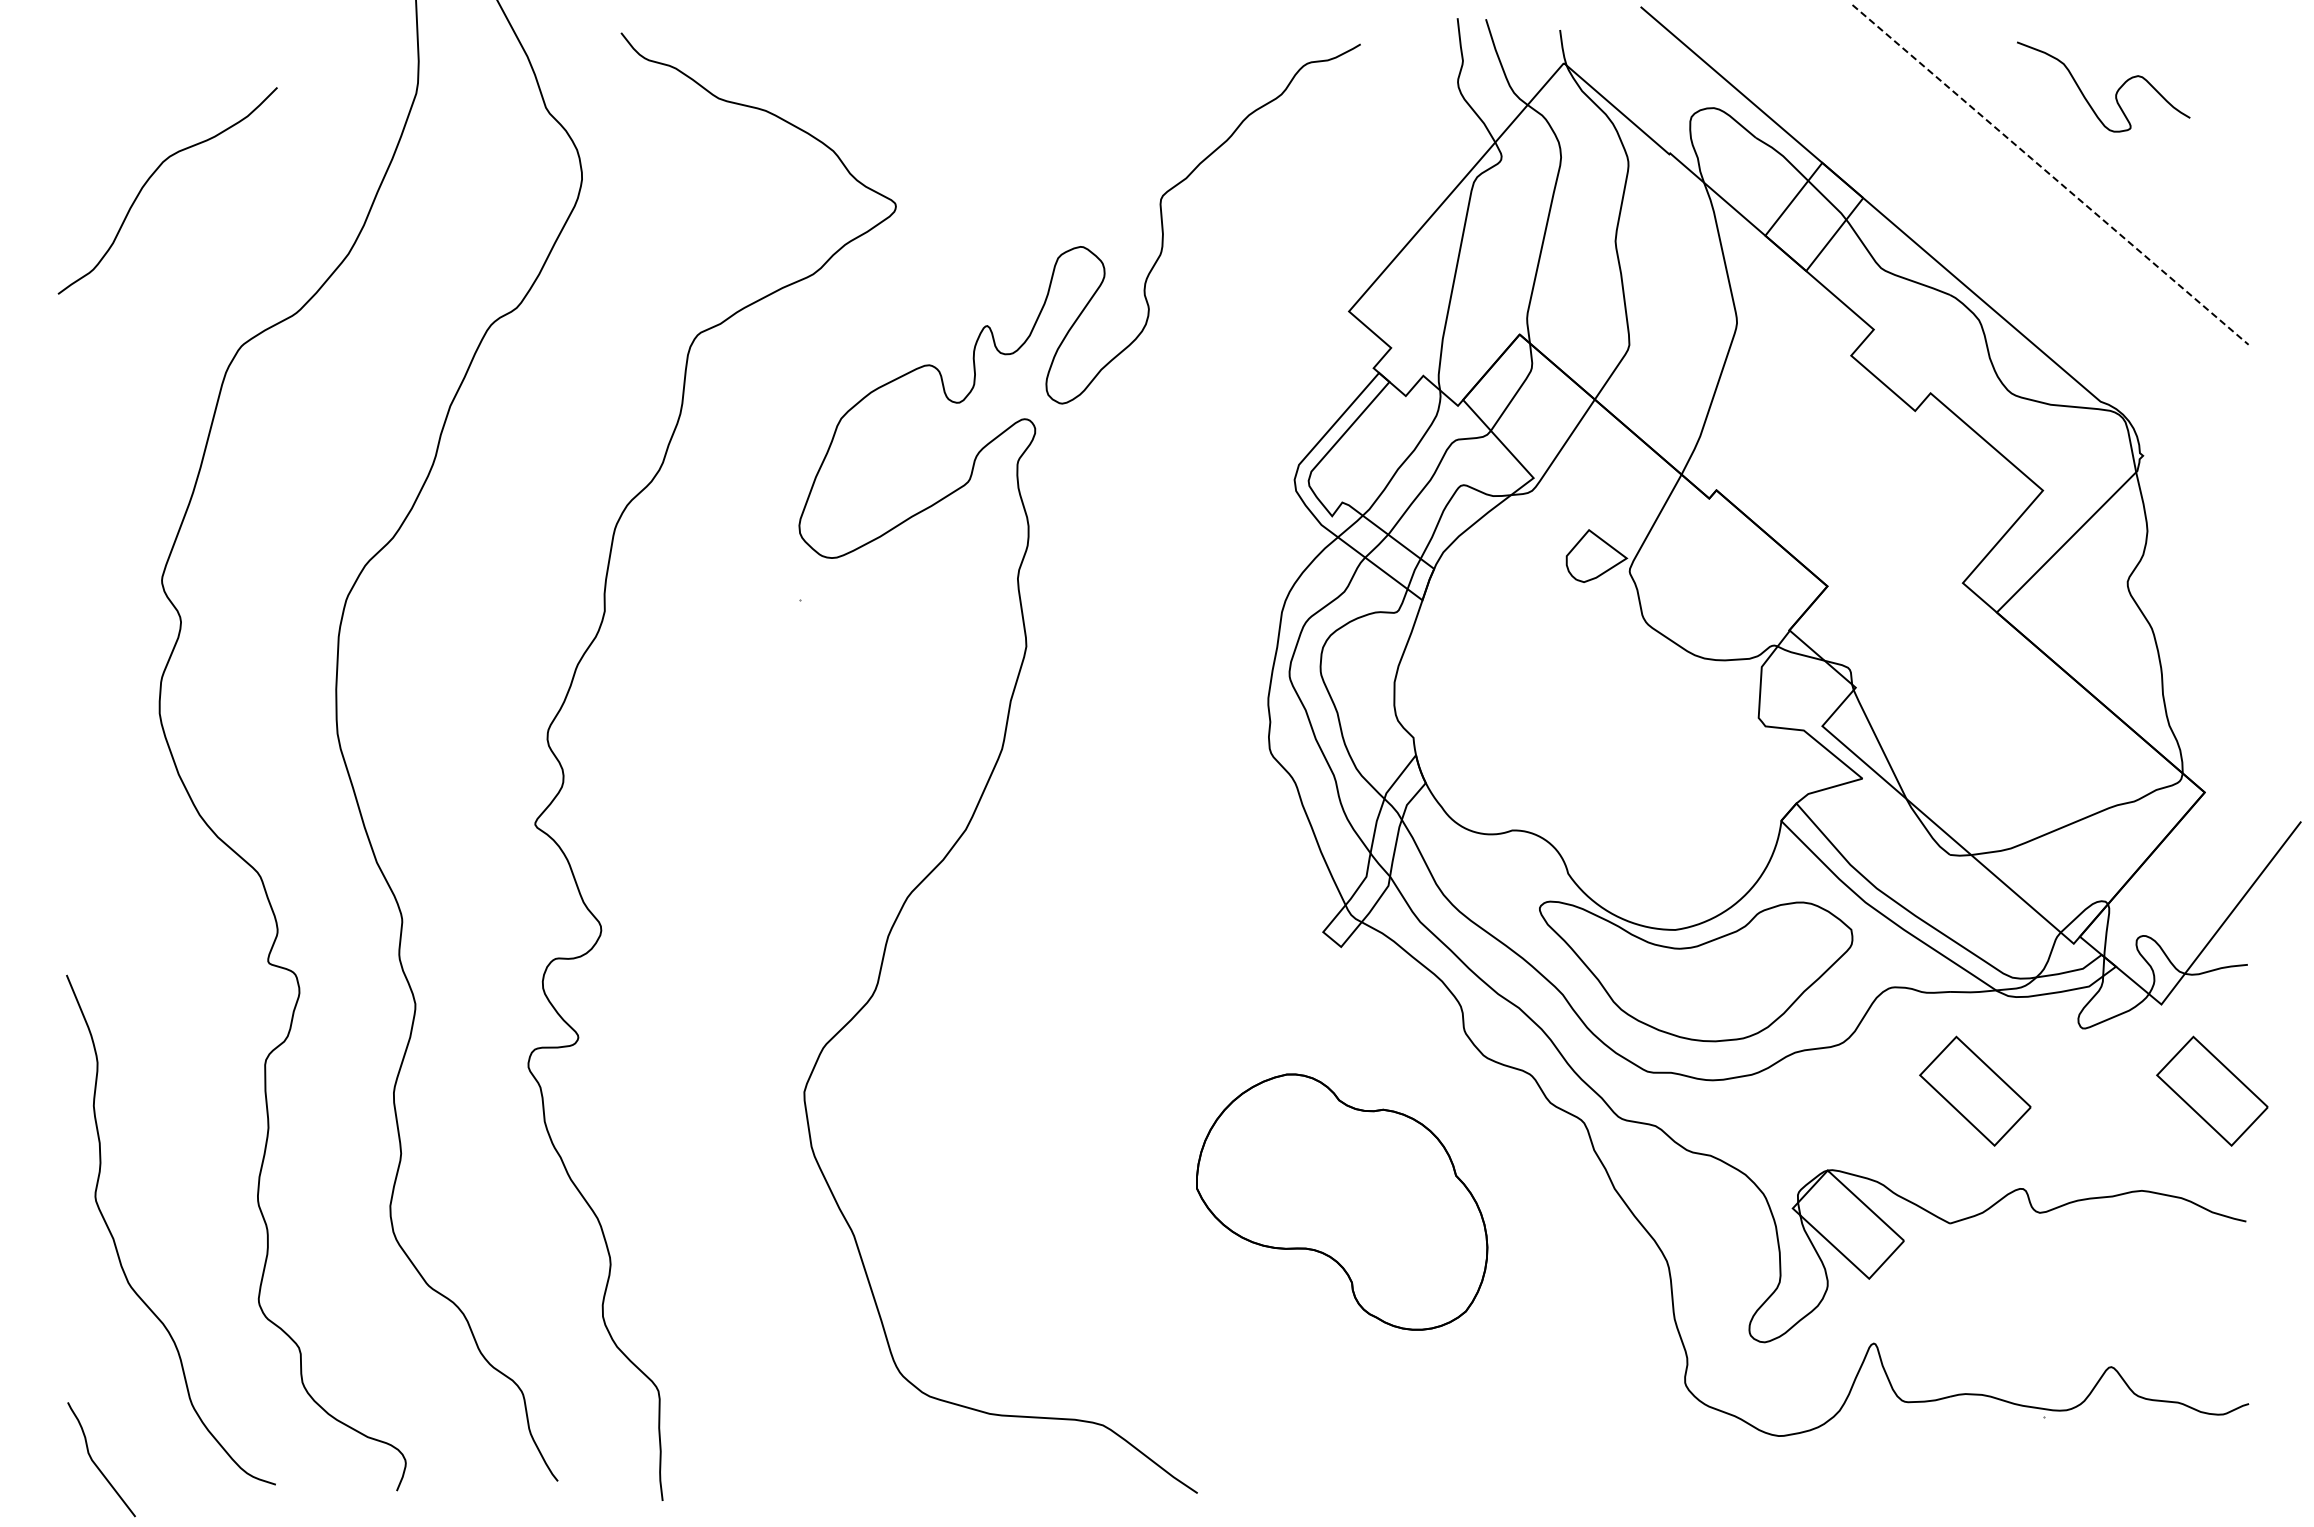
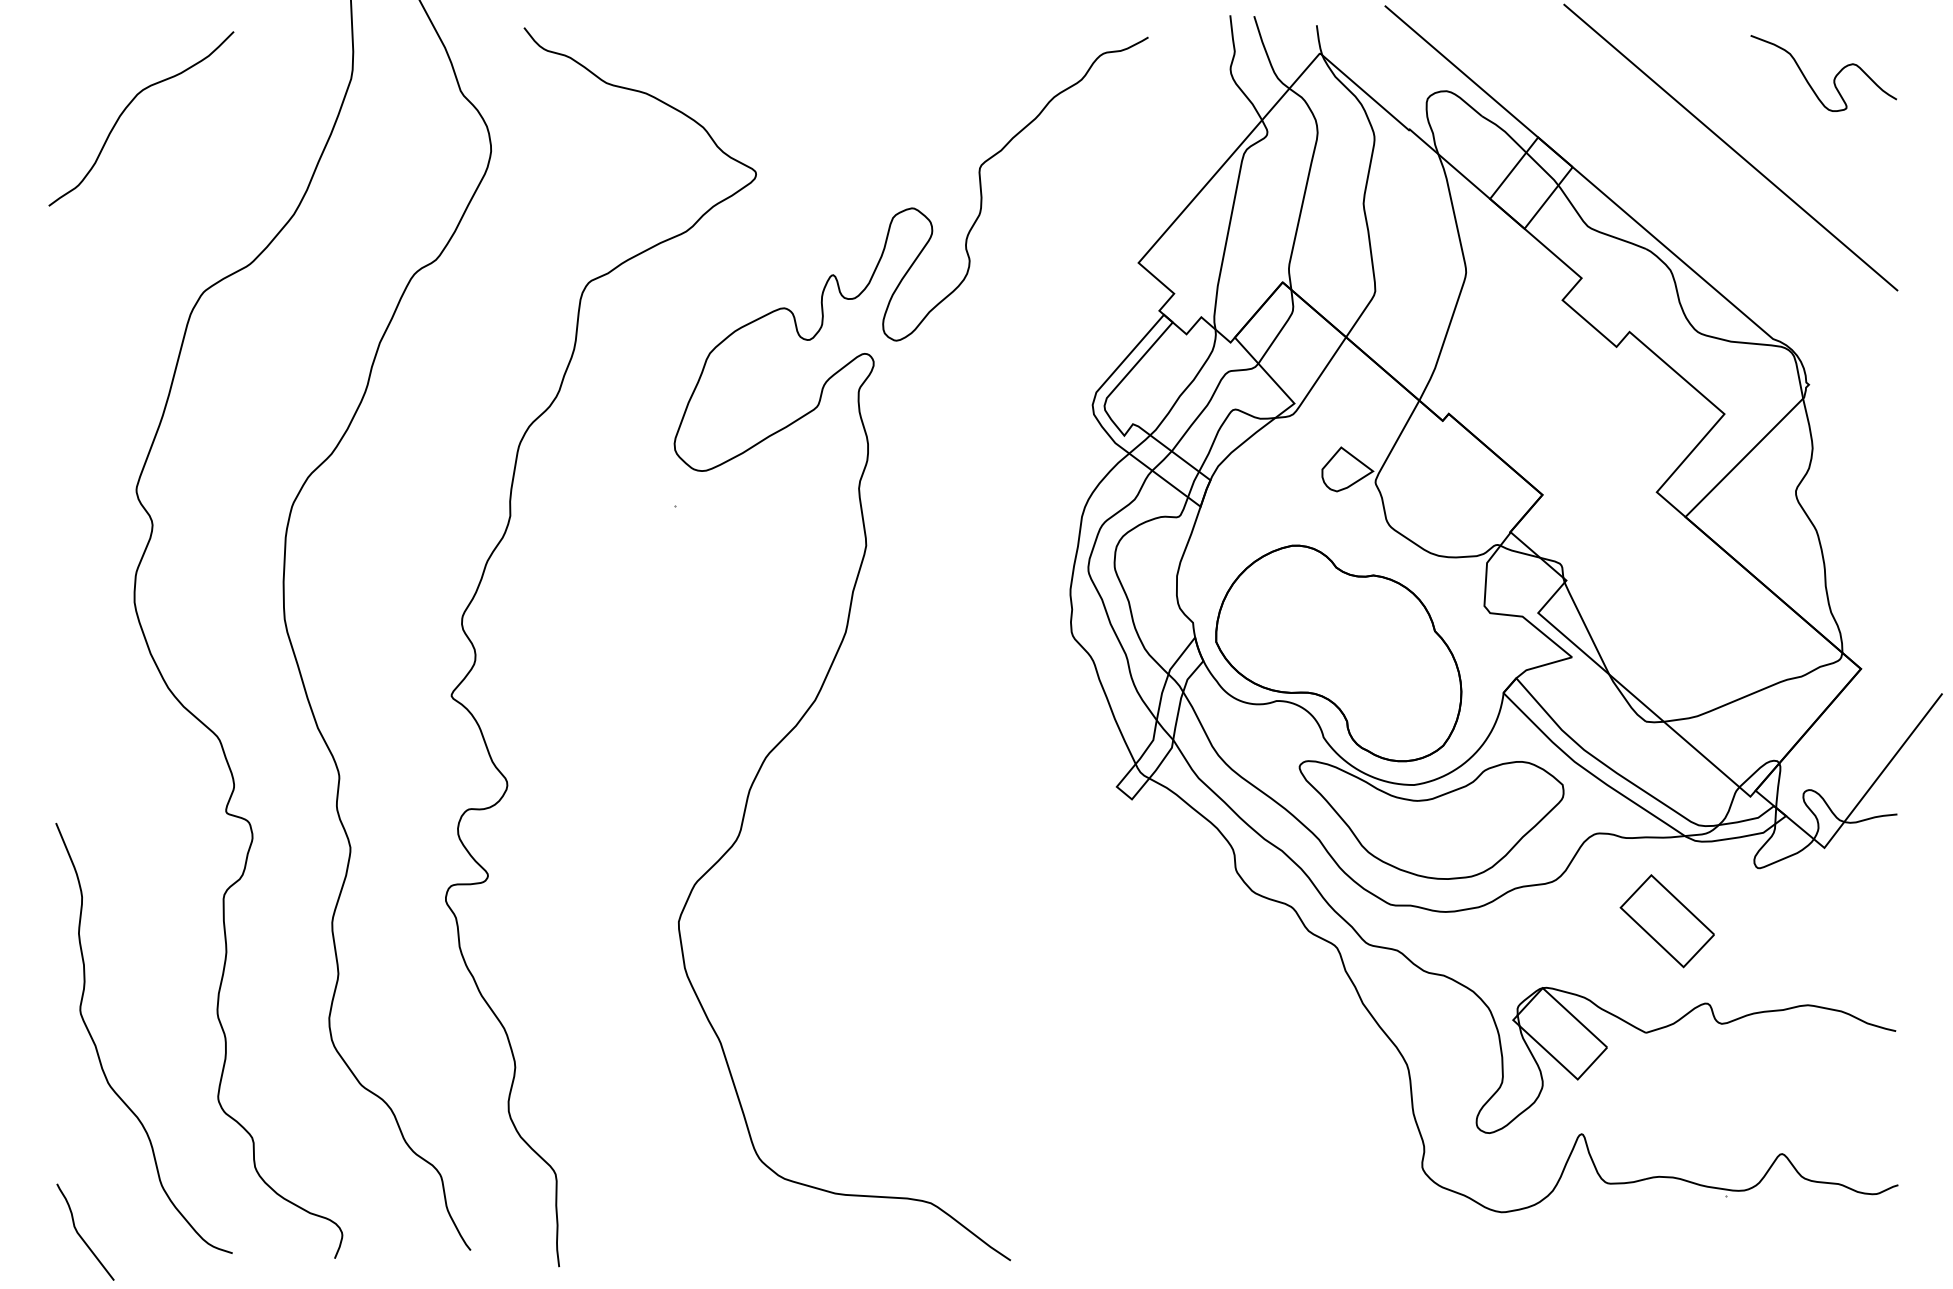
curve: (2115, 93) -> (1833, 78), moved
line: (2050, 174) -> (1730, 147), dashed -> solid
curve: (152, 176) -> (128, 106), moved
part: (2212, 1090) -> (1867, 920), removed
part: (1342, 1201) -> (1339, 652), moved

